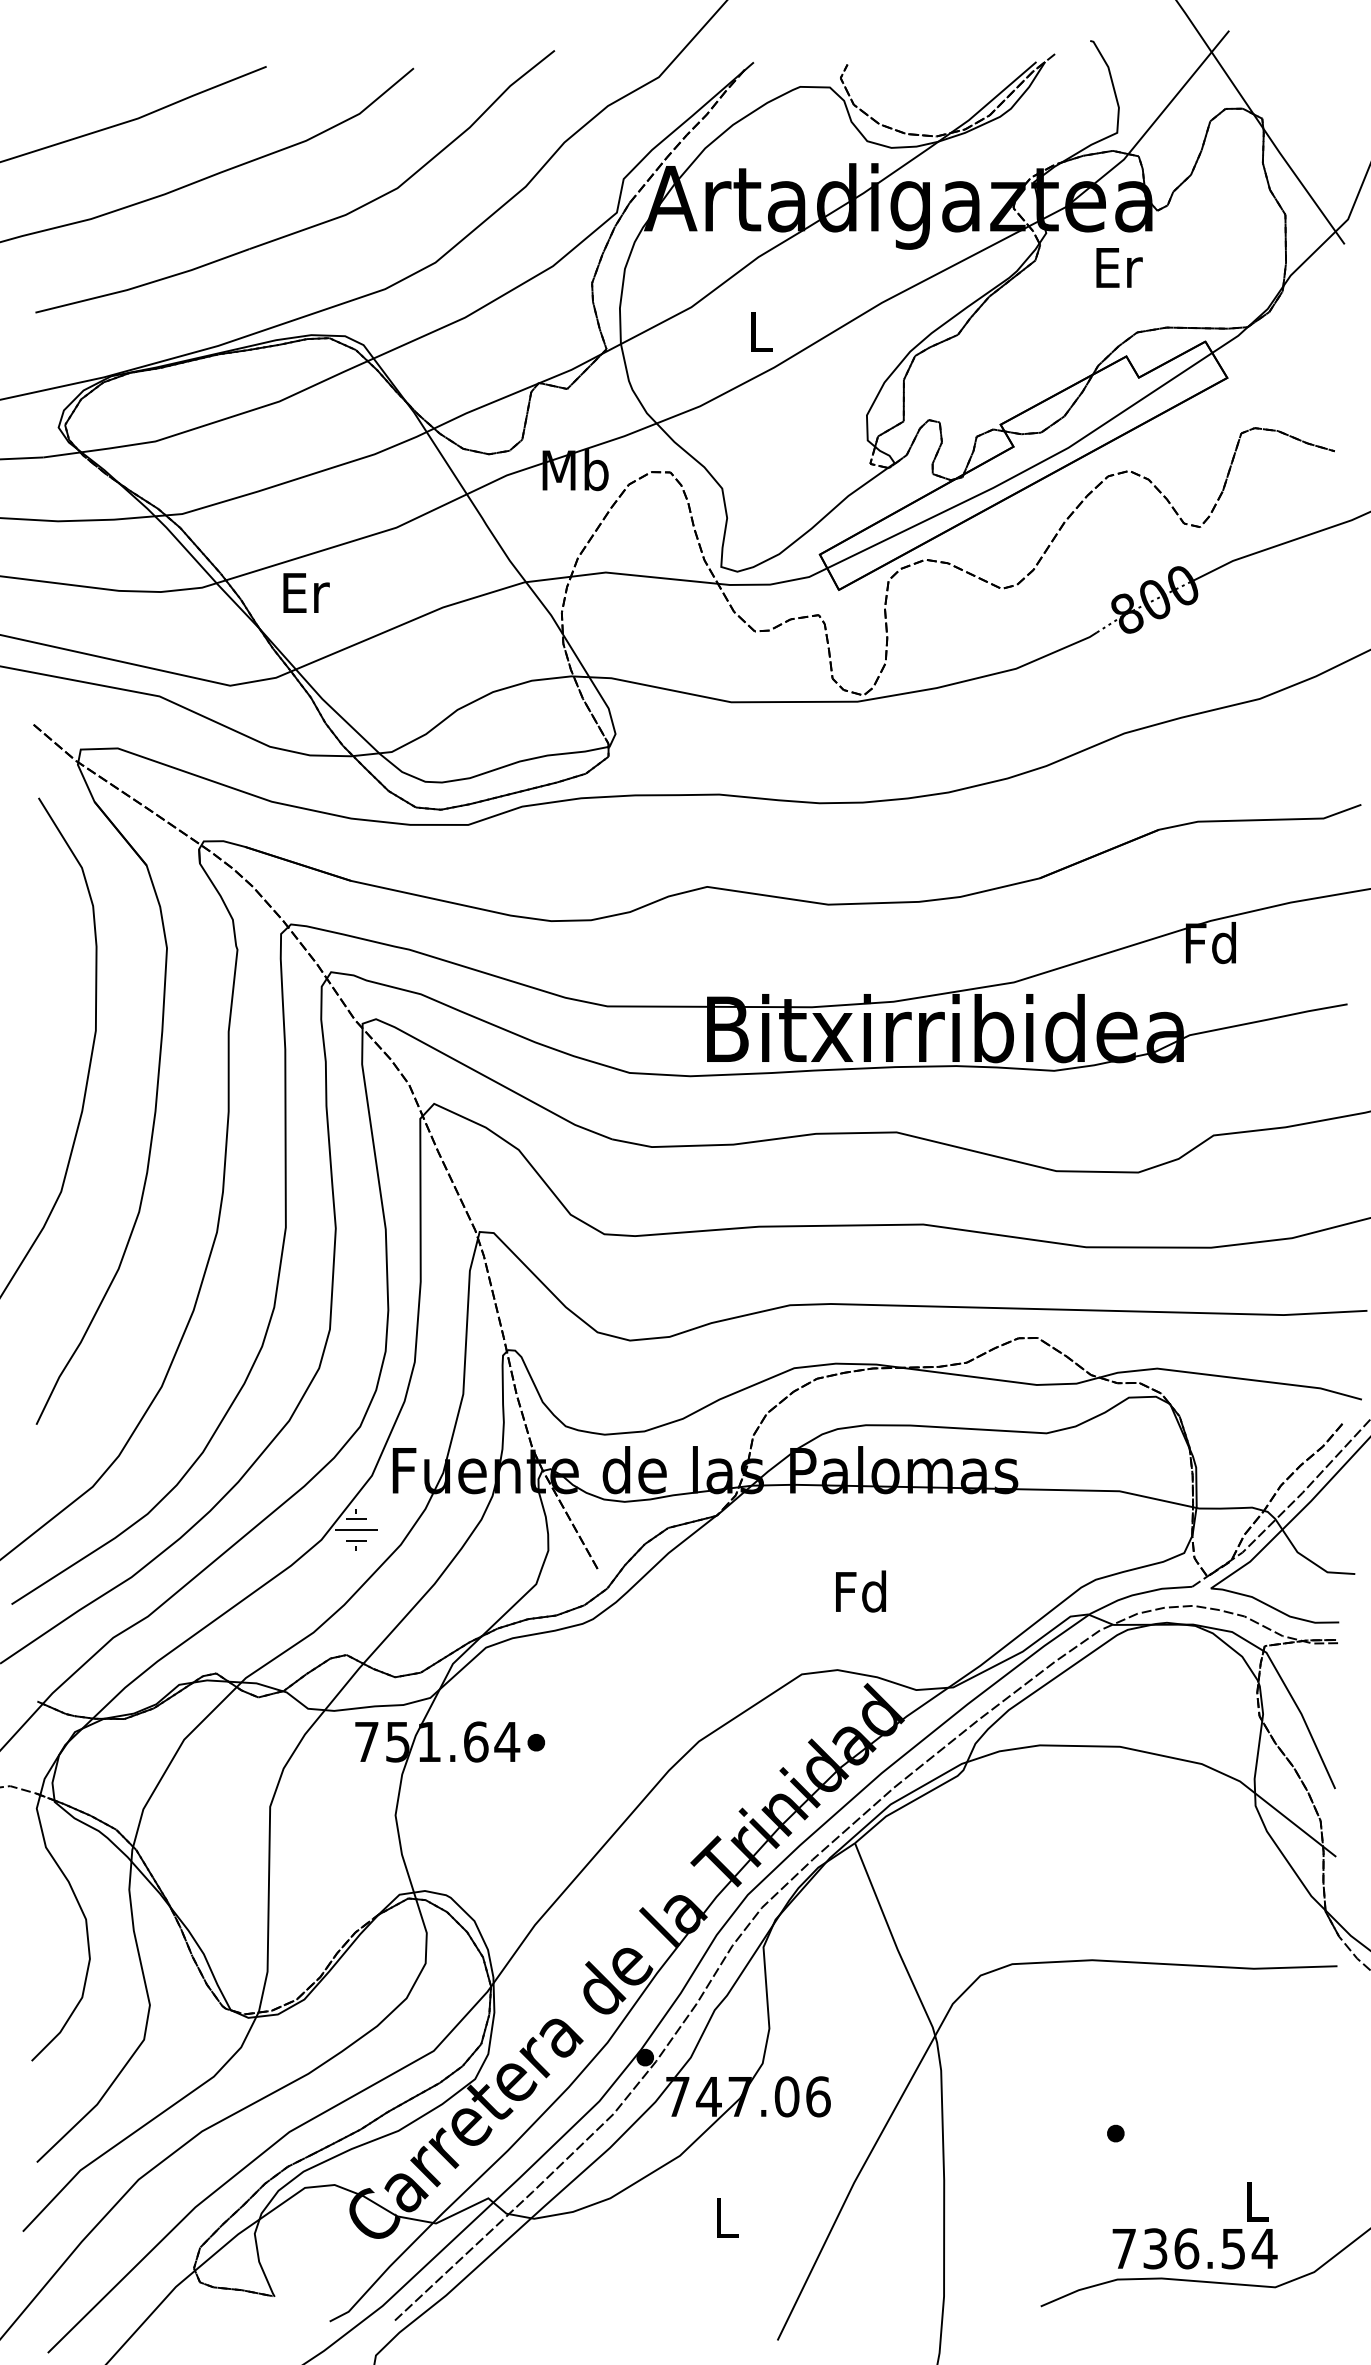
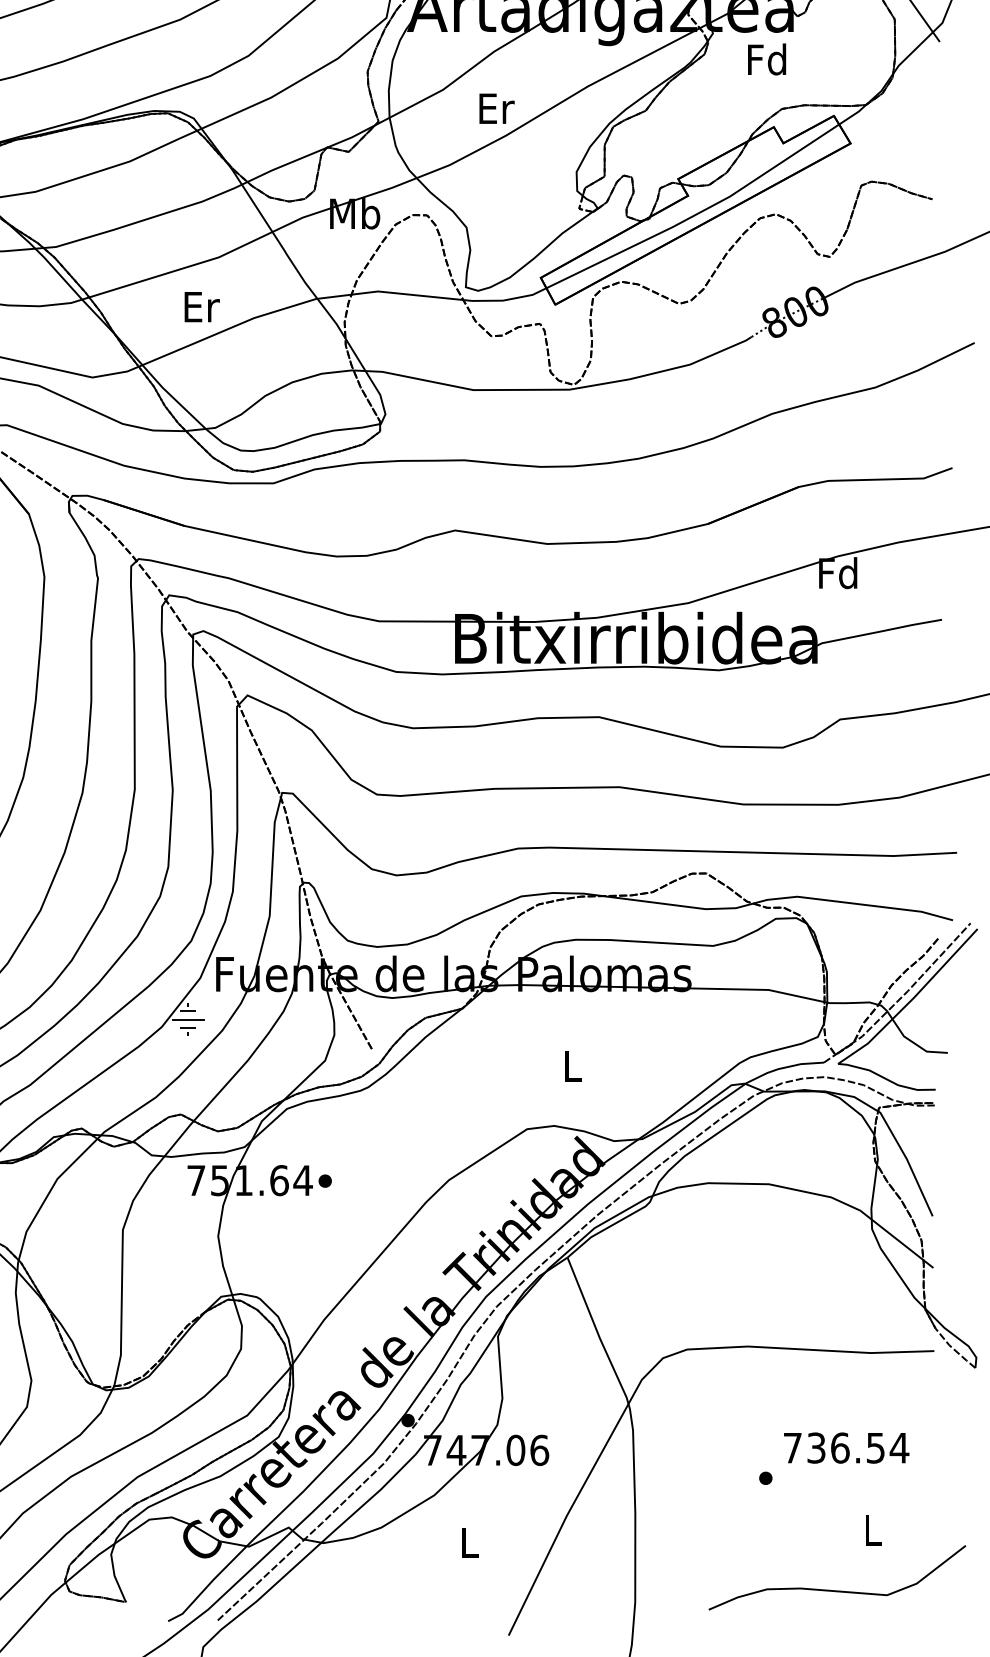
text: (1117, 267) -> (767, 59), Er -> Fd
text: (762, 332) -> (497, 108), L -> Er
text: (306, 592) -> (202, 306), moved
text: (860, 1591) -> (571, 1066), Fd -> L
text: (1194, 2248) -> (846, 1447), moved

